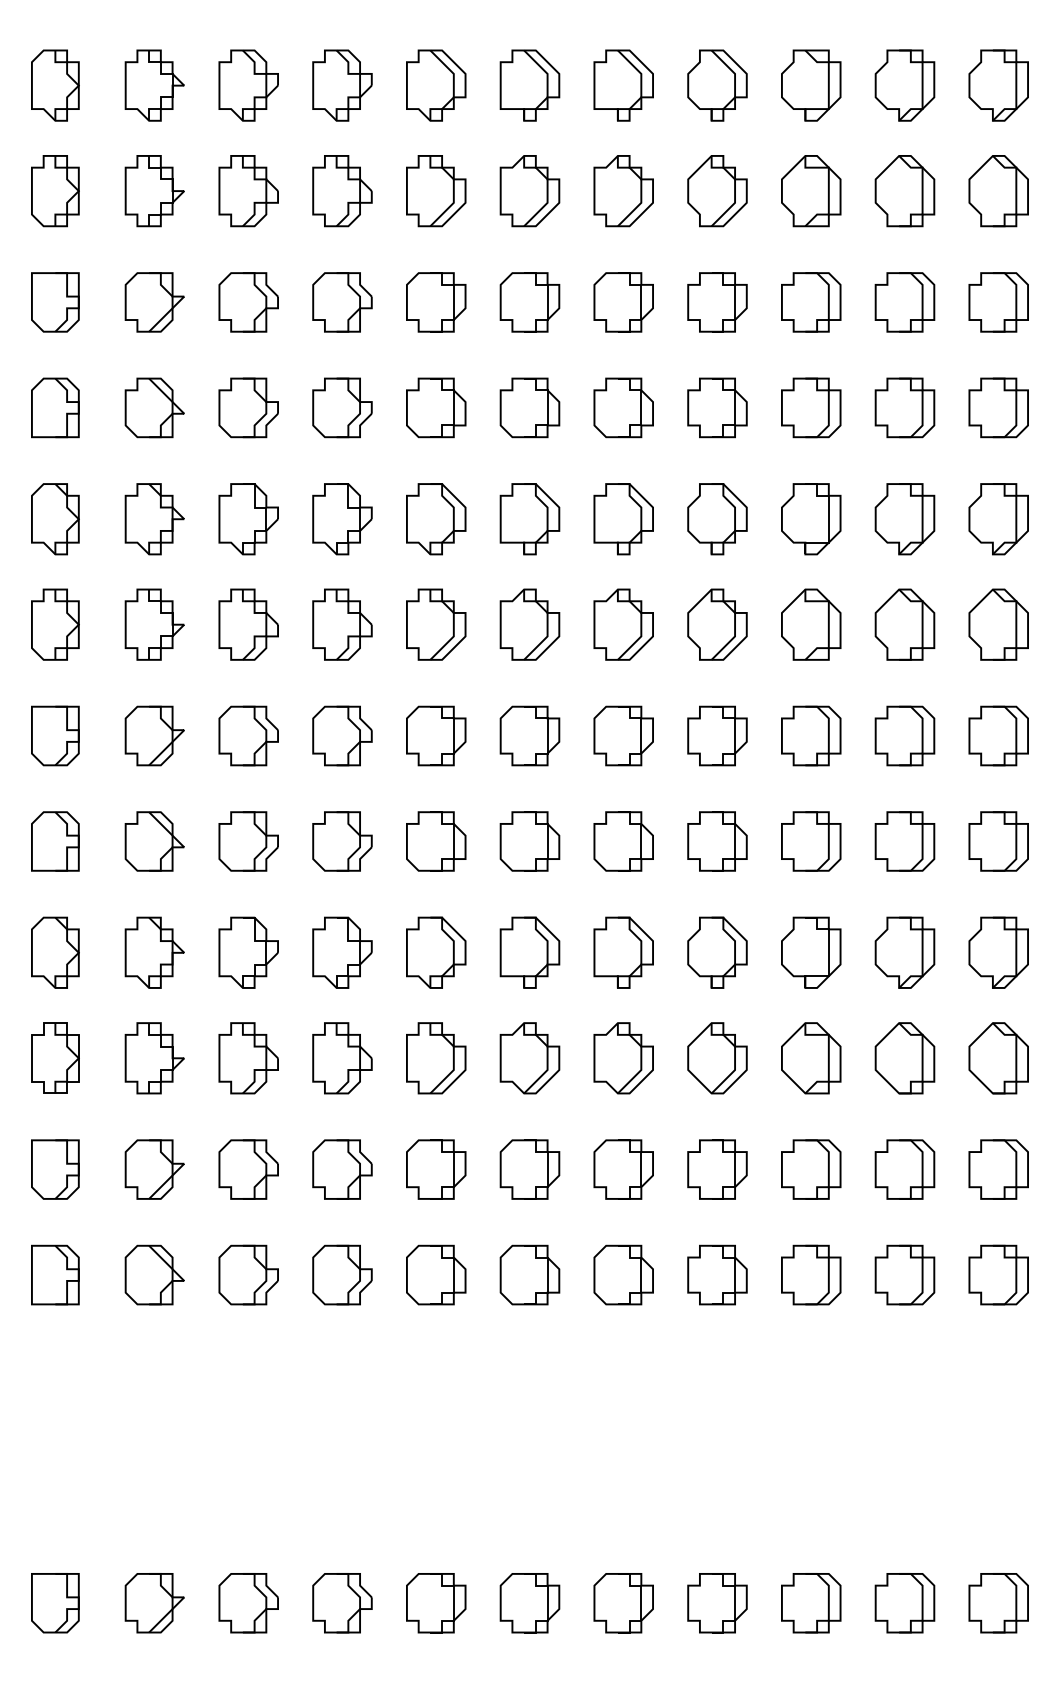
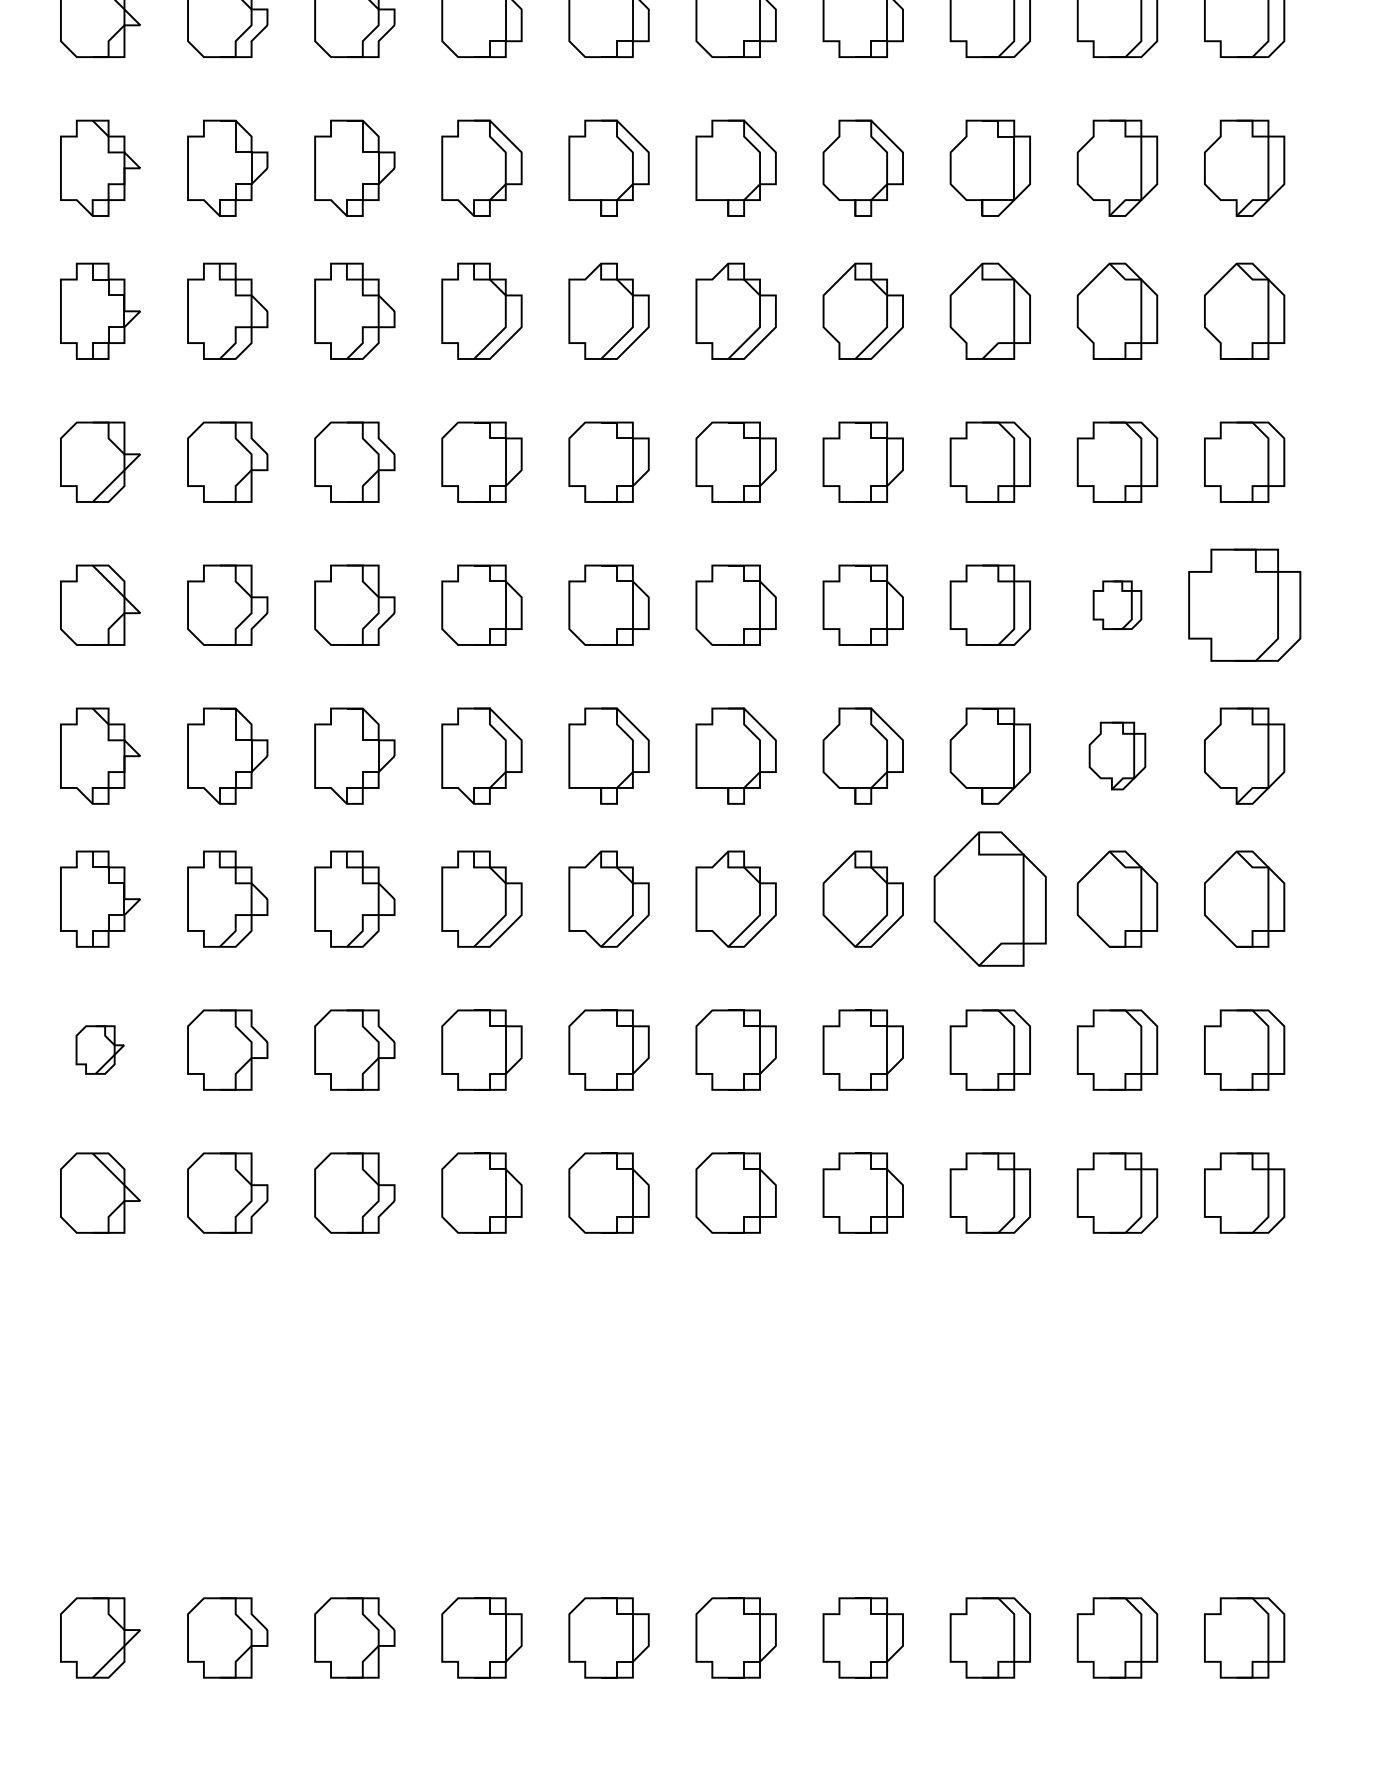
part: (904, 841) -> (1116, 605), size x0.6
part: (998, 841) -> (1244, 605), size x1.4
part: (904, 952) -> (1116, 755), size x0.7
part: (811, 1058) -> (990, 899), size x1.4
part: (154, 1169) -> (99, 1049), size x0.6

